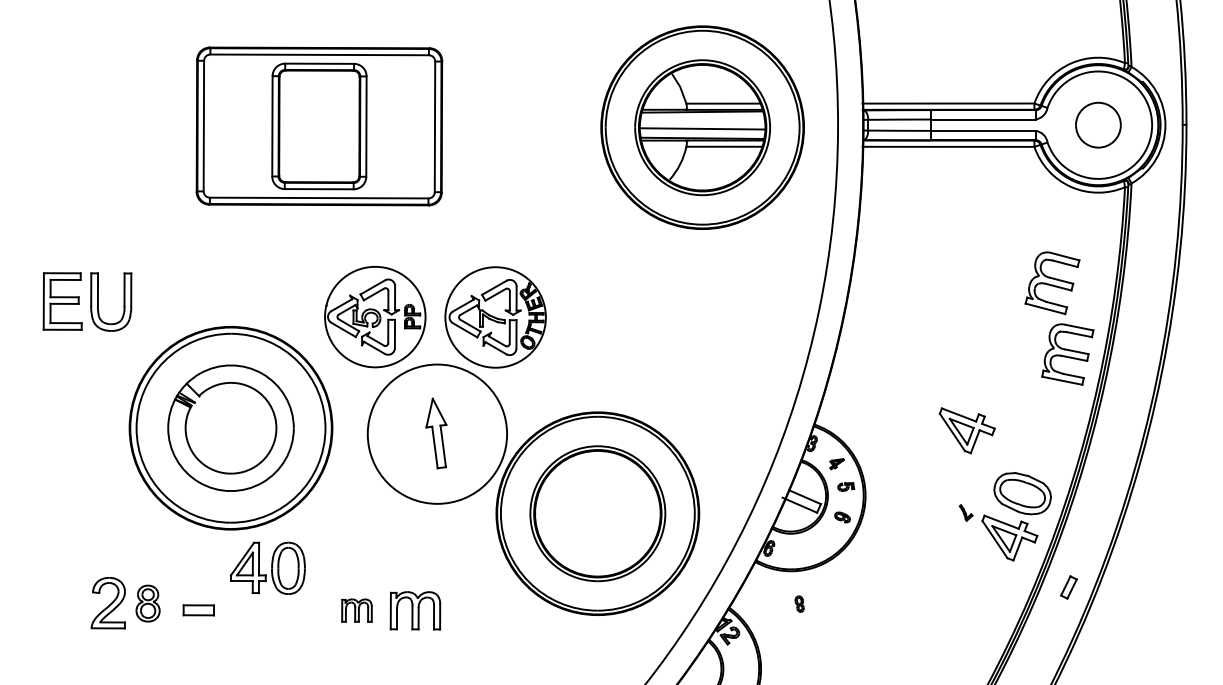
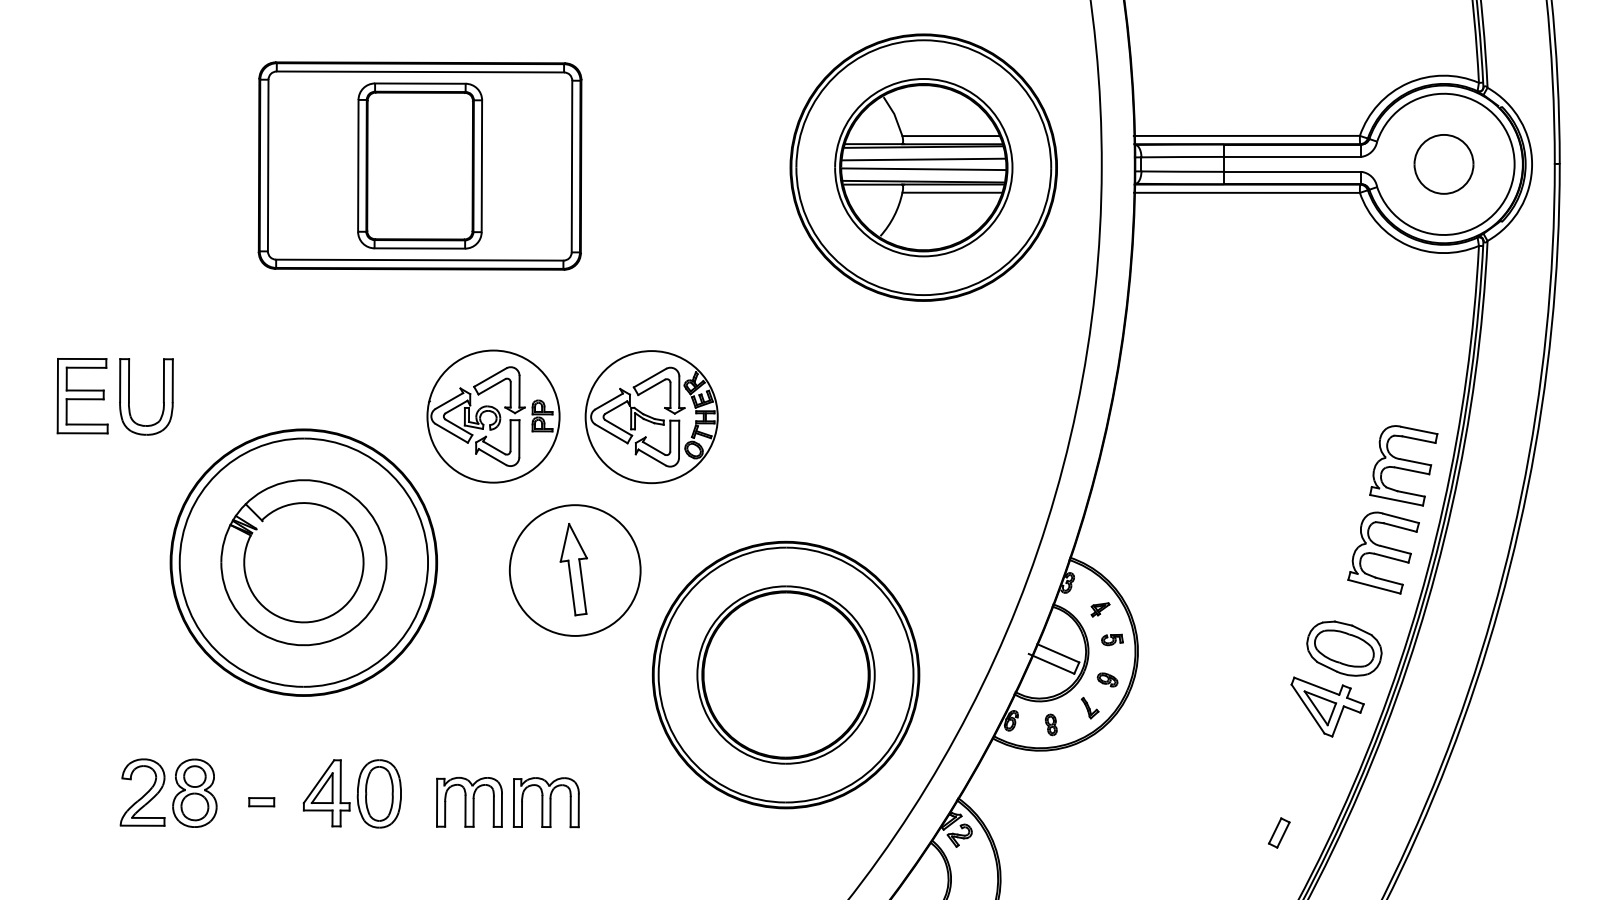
line: (702, 121) -> (923, 159), added
part: (1052, 282) -> (1383, 552), moved
part: (967, 430) -> (1271, 565), removed
circle: (436, 434) -> (574, 570), size x0.71
part: (965, 513) -> (1089, 708), moved
part: (267, 568) -> (351, 793), moved
part: (1069, 587) -> (1279, 832), moved
part: (147, 603) -> (194, 792), size x1.43
part: (799, 603) -> (1050, 724), moved
part: (198, 610) -> (261, 802), size x0.62
part: (357, 610) -> (469, 802), size x1.67

